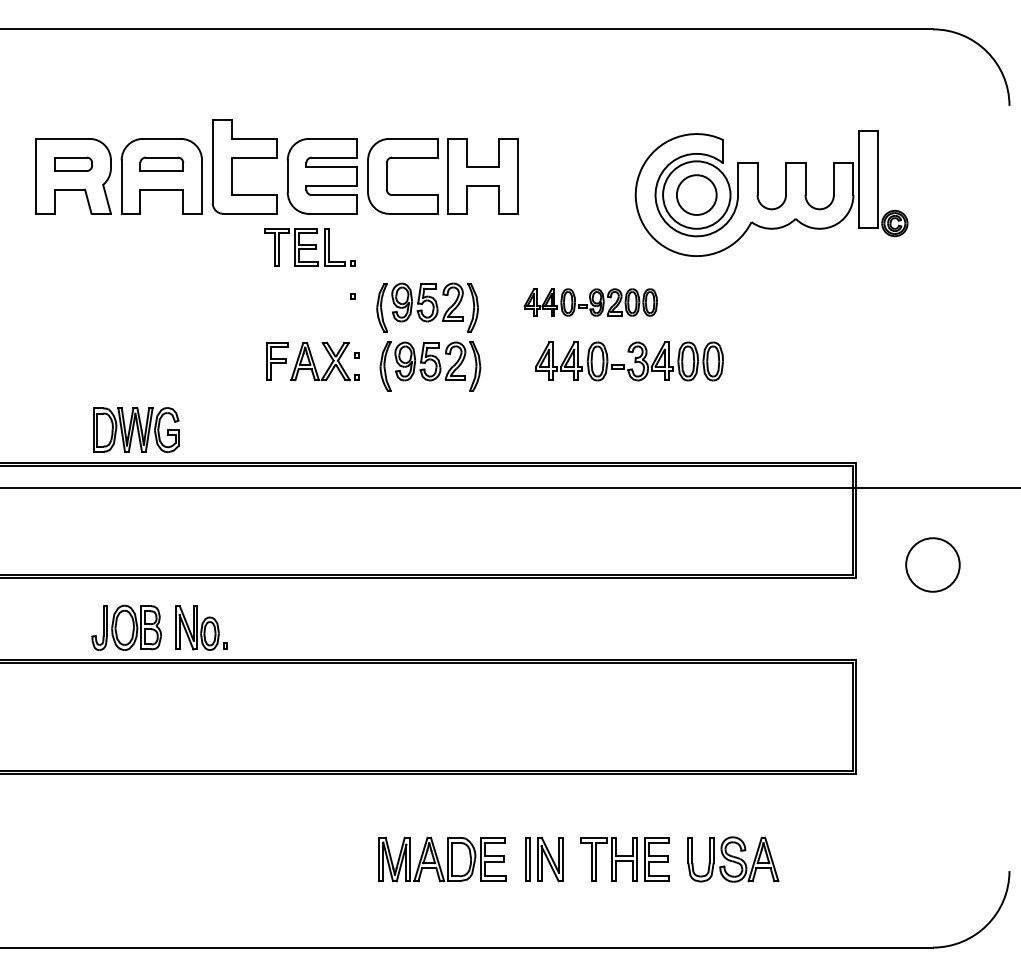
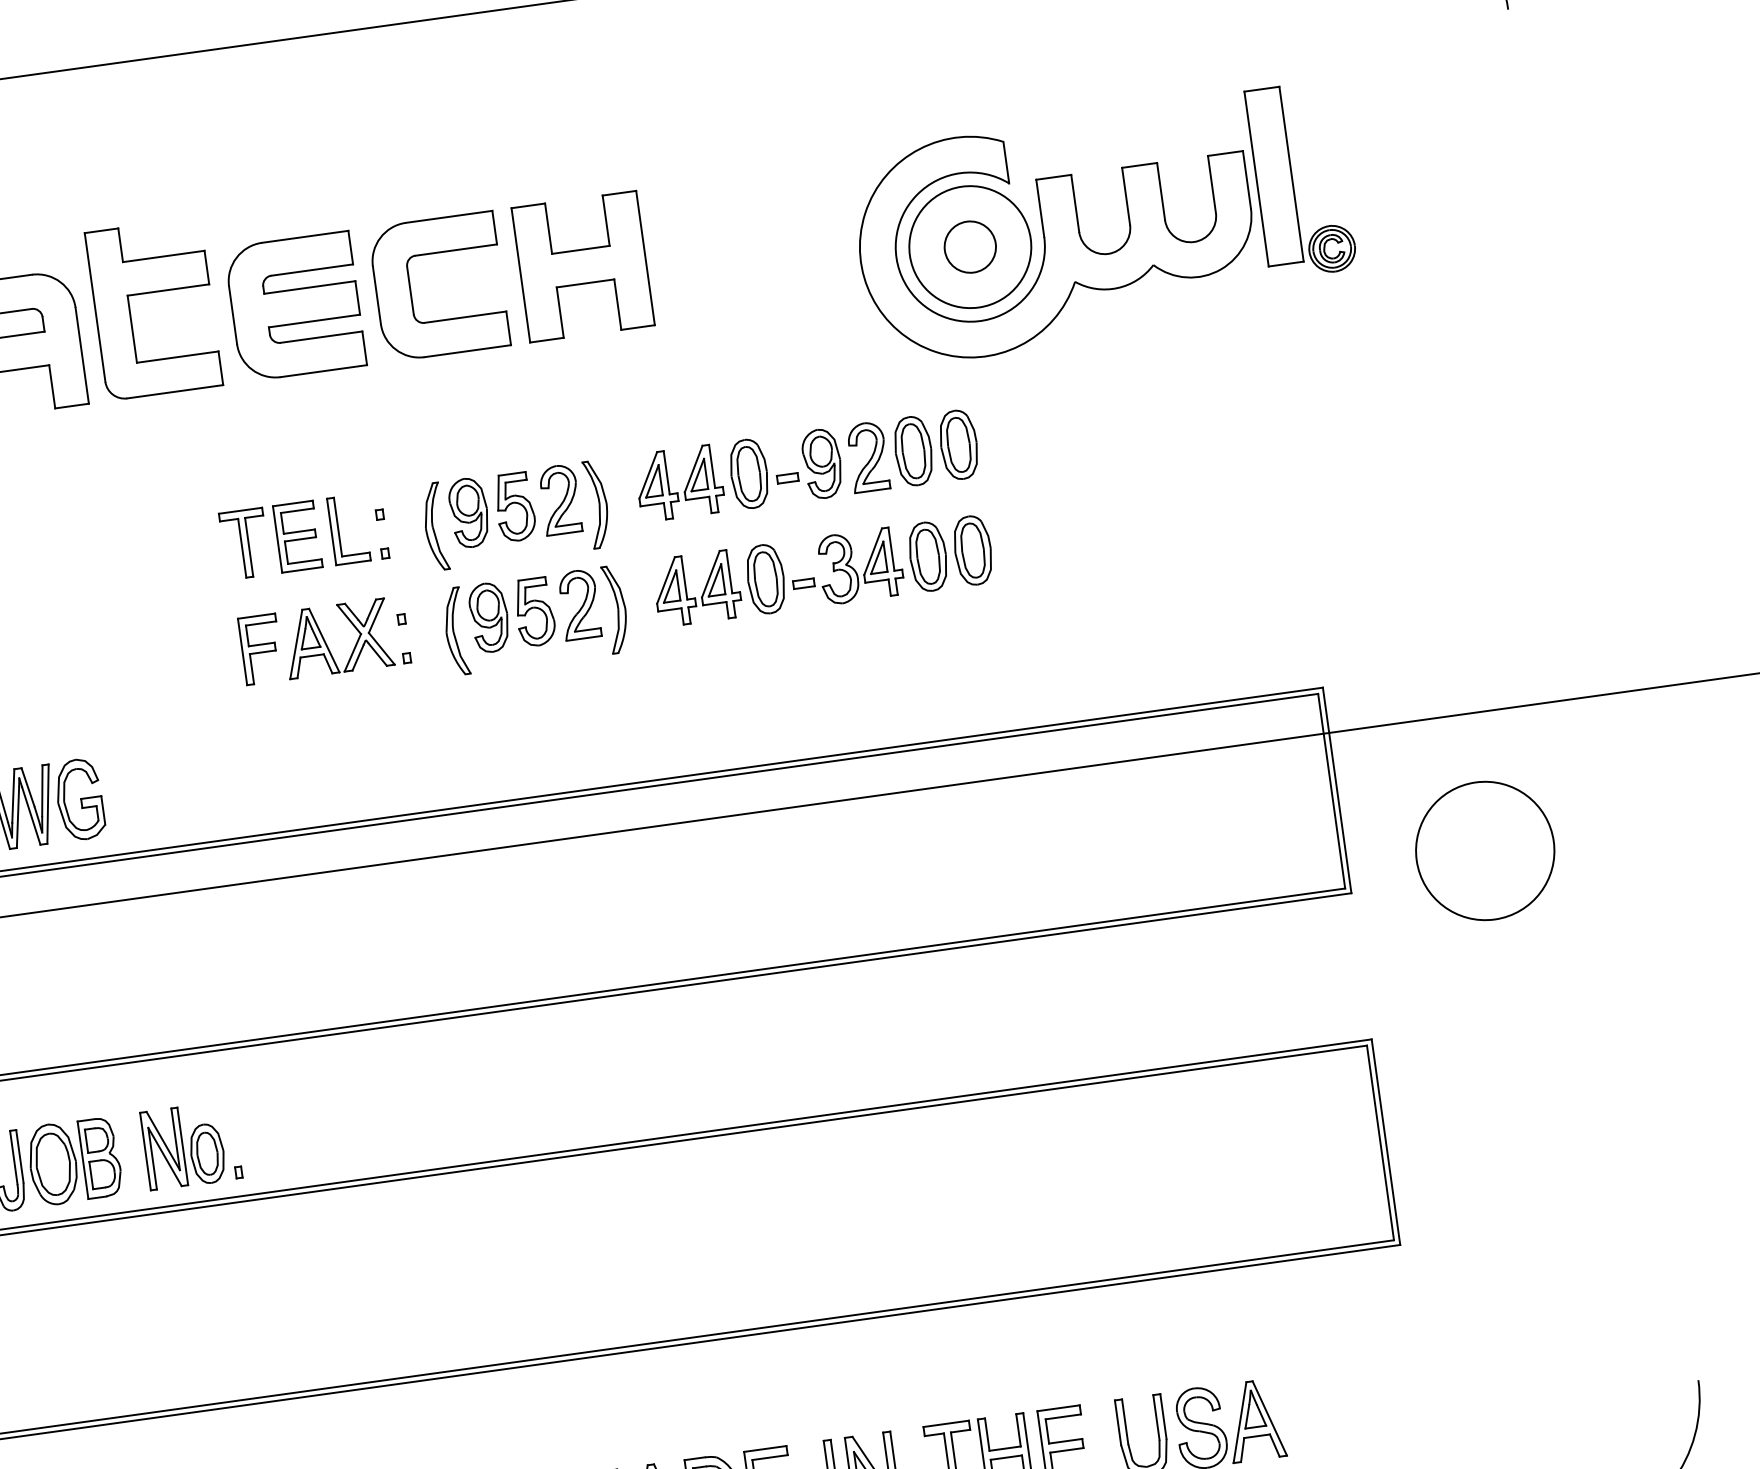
circle: (696, 194) -> (969, 246), size x0.71
part: (309, 247) -> (303, 535), moved
part: (590, 302) -> (806, 465), size x1.43
part: (629, 361) -> (823, 571), moved
circle: (932, 564) -> (1484, 850), size x1.43

